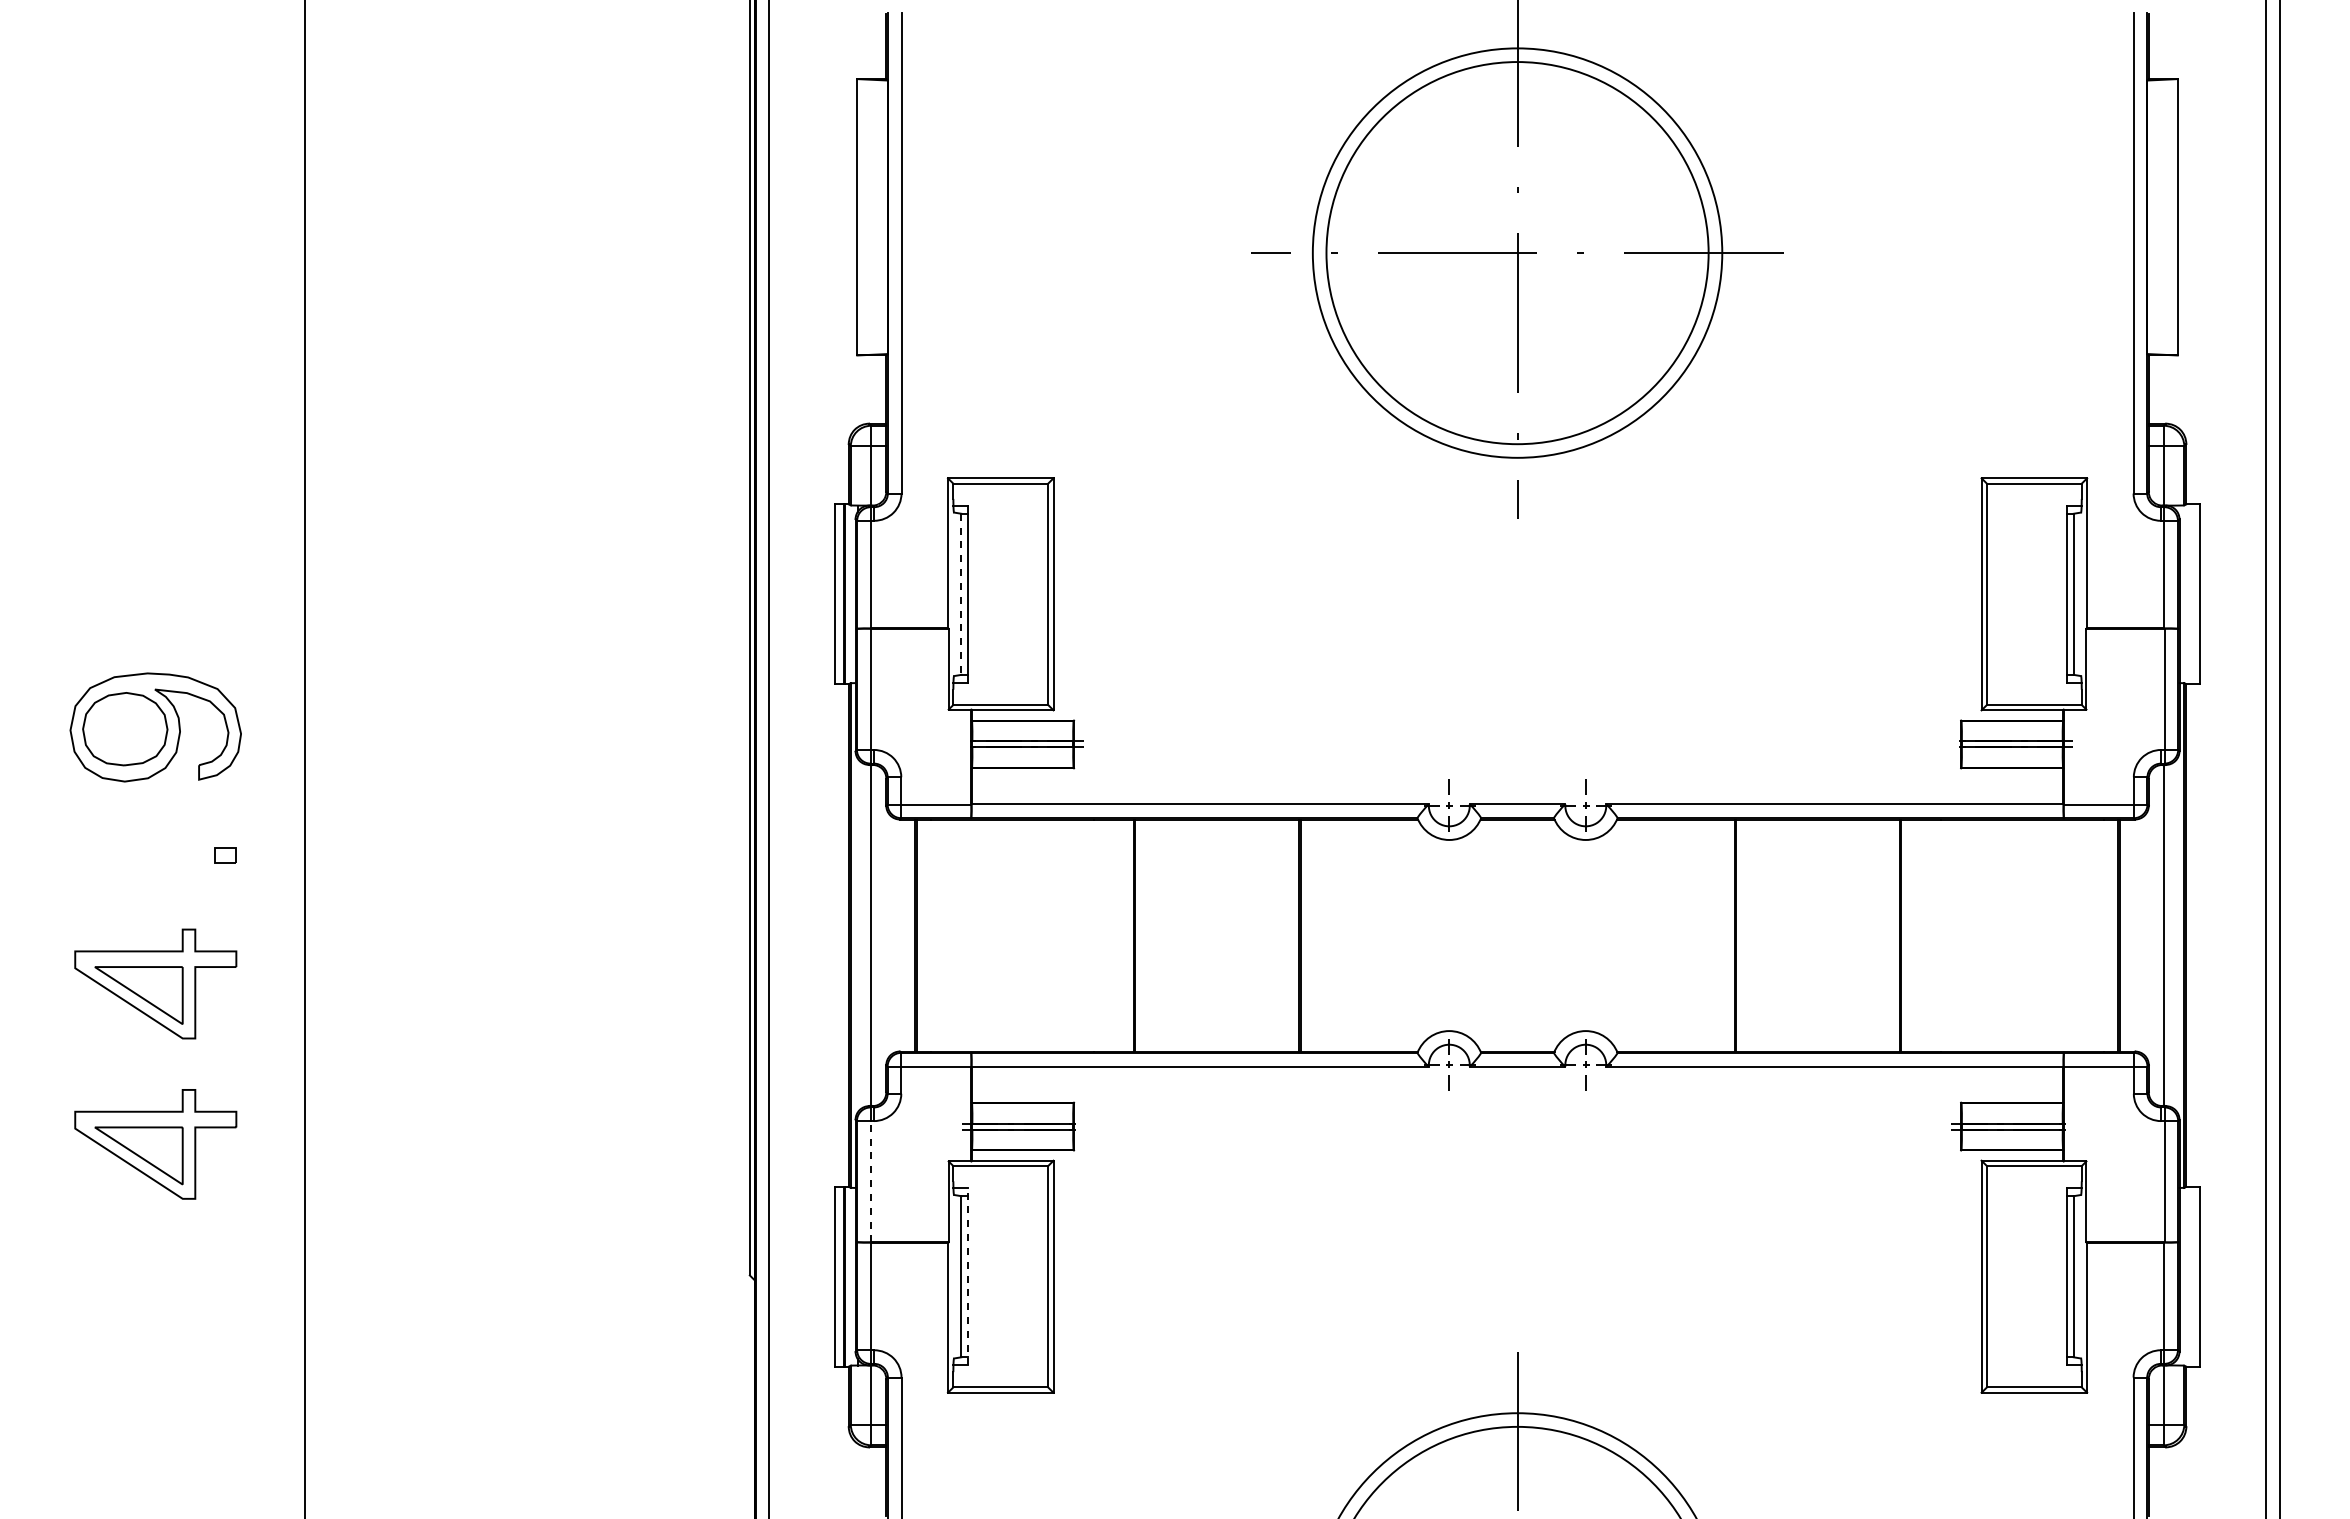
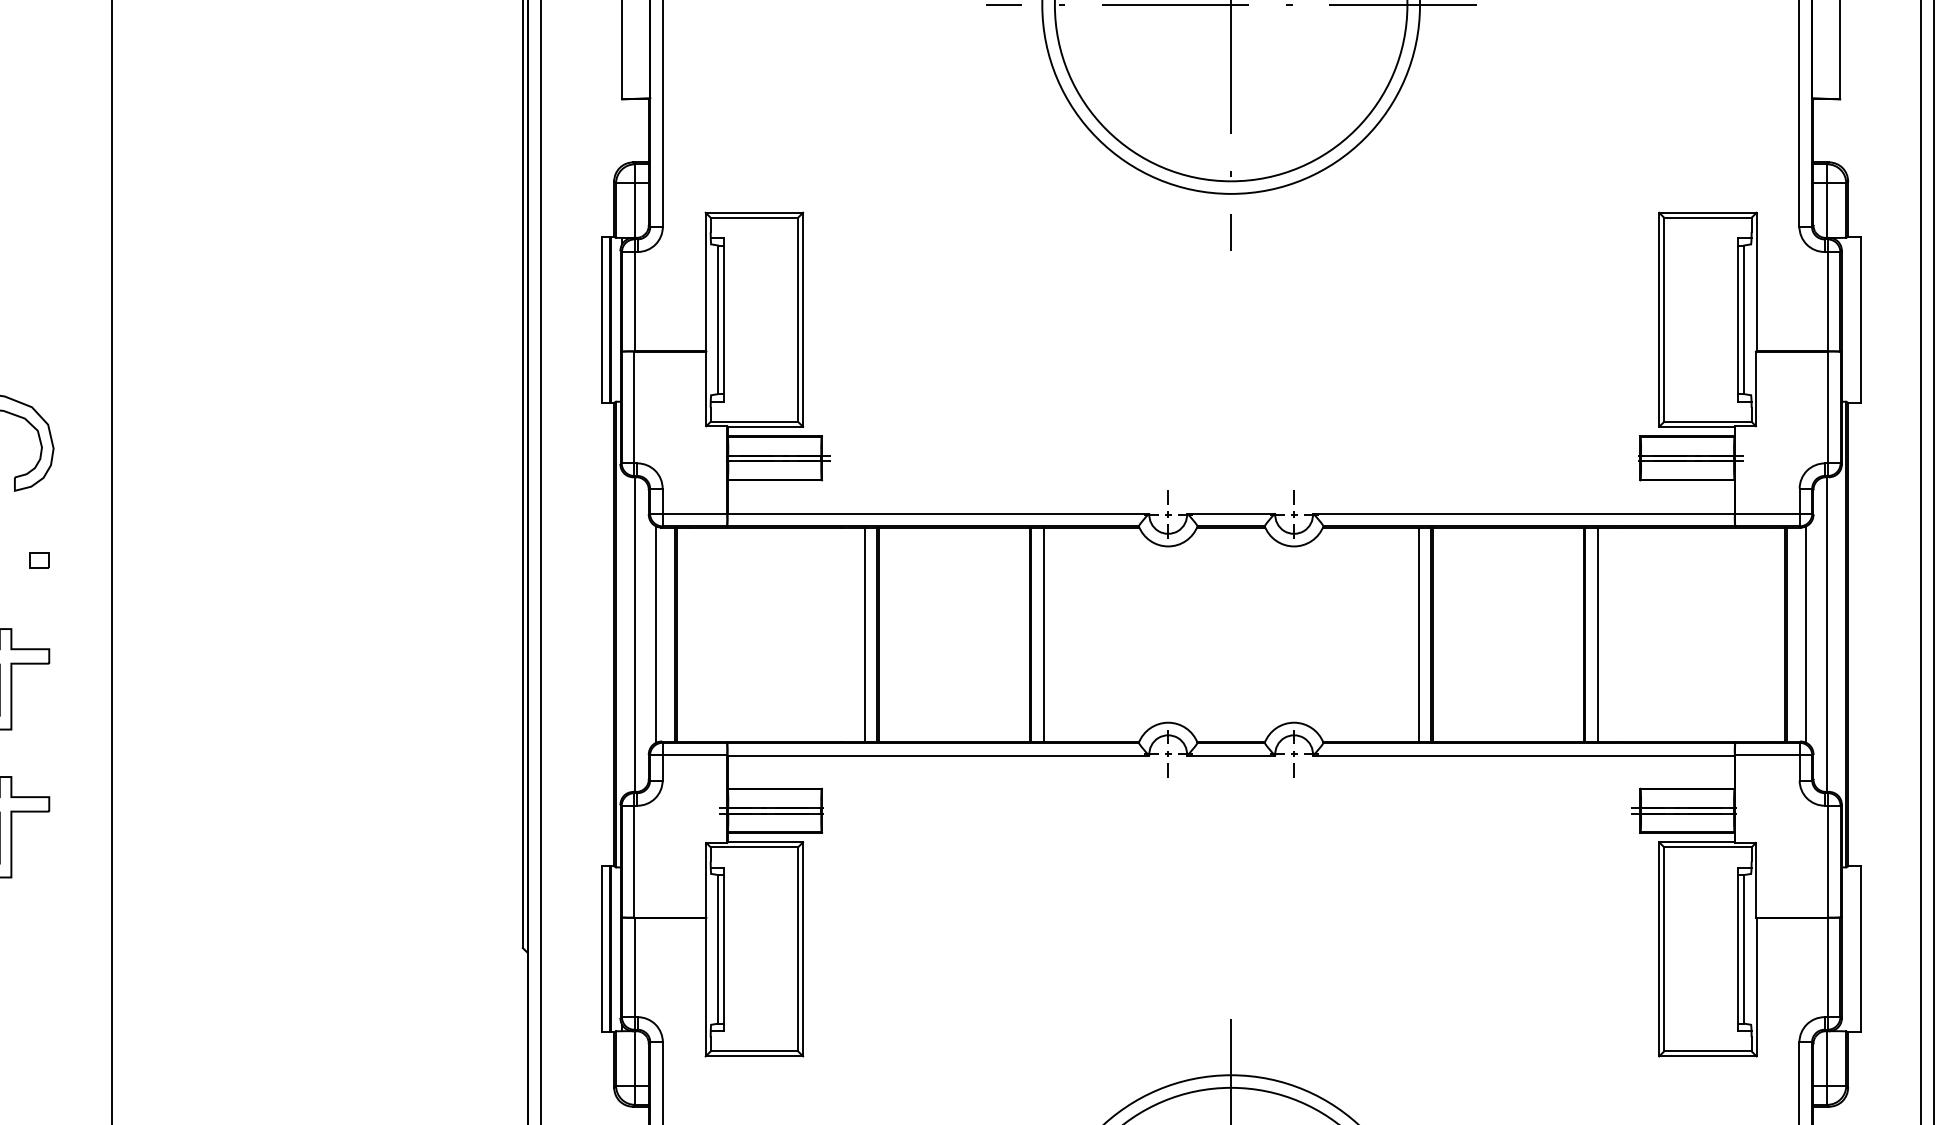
line: (961, 594) -> (718, 319), dashed -> solid
line: (894, 935) -> (656, 634), added
line: (1120, 935) -> (864, 634), added
line: (1314, 935) -> (1043, 634), added
line: (1720, 935) -> (1418, 634), added
line: (1914, 935) -> (1597, 634), added
line: (2140, 935) -> (1805, 634), added
line: (870, 1181) -> (634, 861), dashed -> solid
line: (968, 1276) -> (724, 949), dashed -> solid

